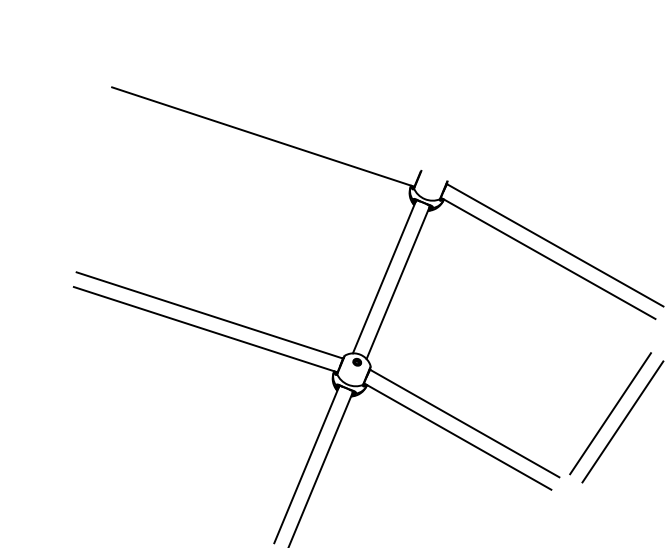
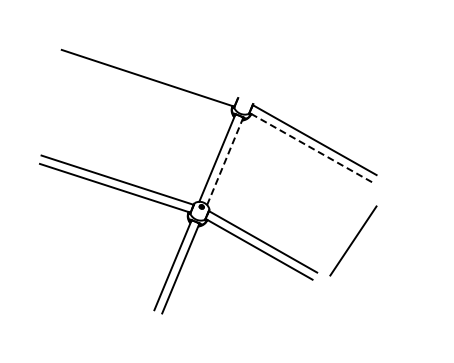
line: (547, 258) -> (310, 147), solid -> dashed
line: (398, 282) -> (225, 161), solid -> dashed
line: (610, 412) -> (346, 235), removed

